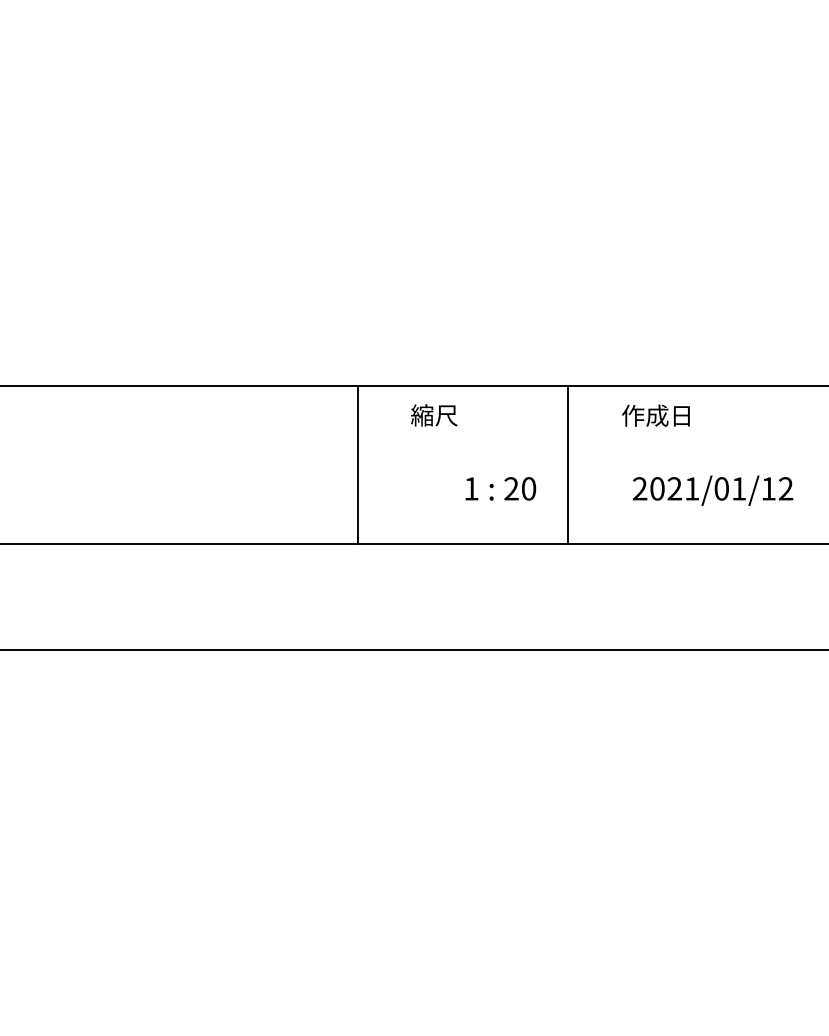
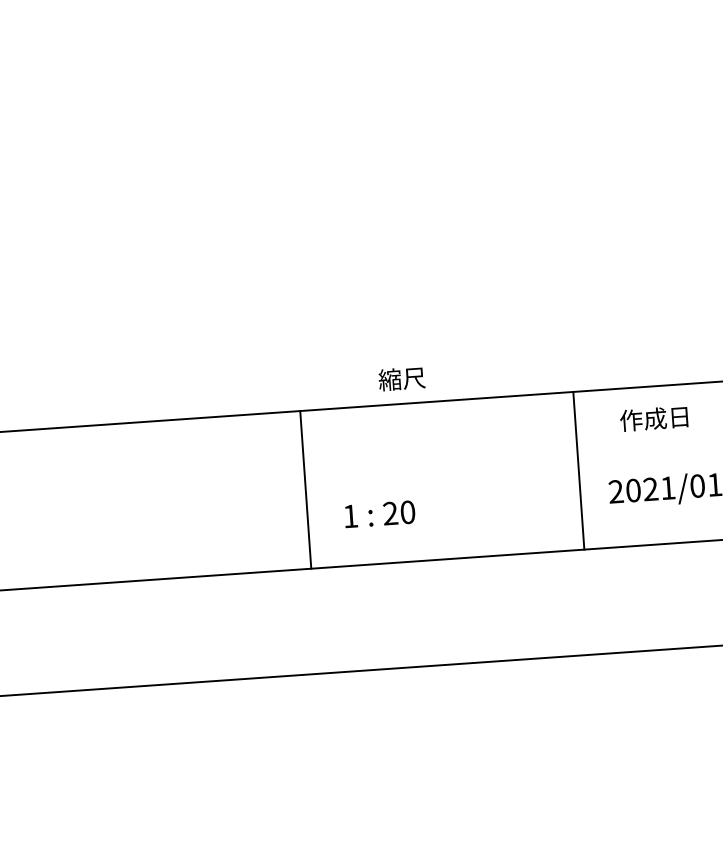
text: (434, 415) -> (402, 379), moved
text: (655, 415) -> (653, 418), moved
line: (357, 465) -> (305, 490), moved
line: (568, 465) -> (579, 470), moved
text: (500, 488) -> (379, 513), moved

